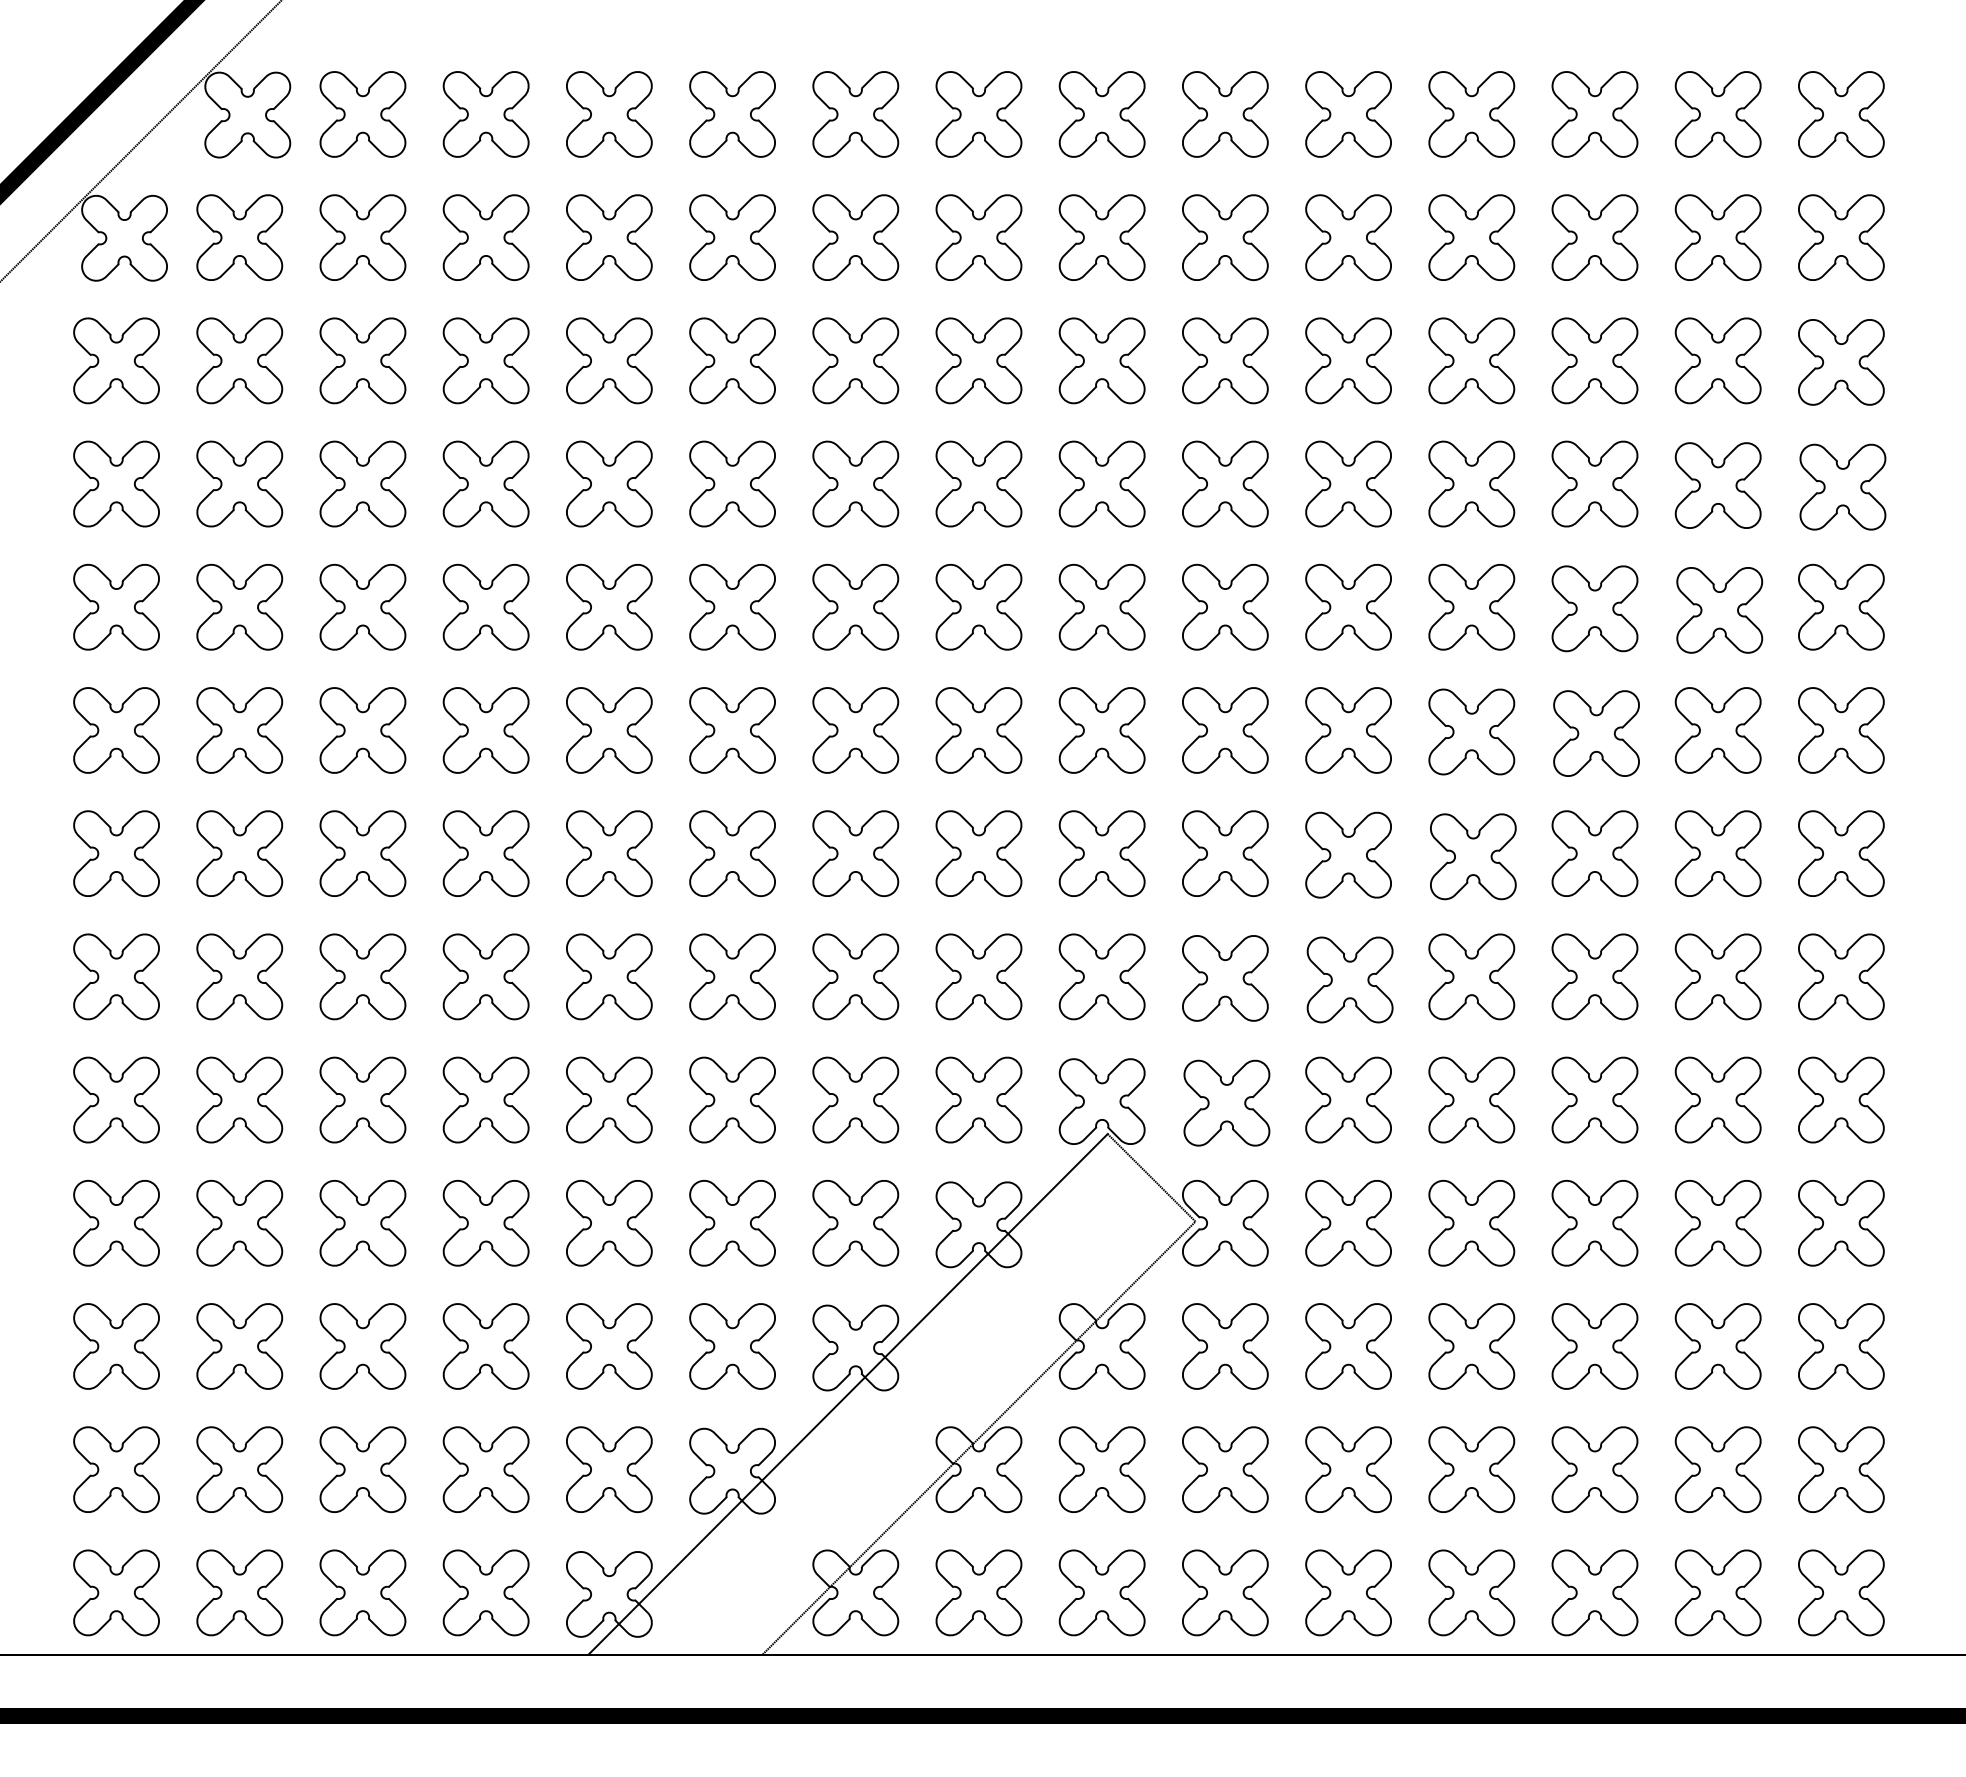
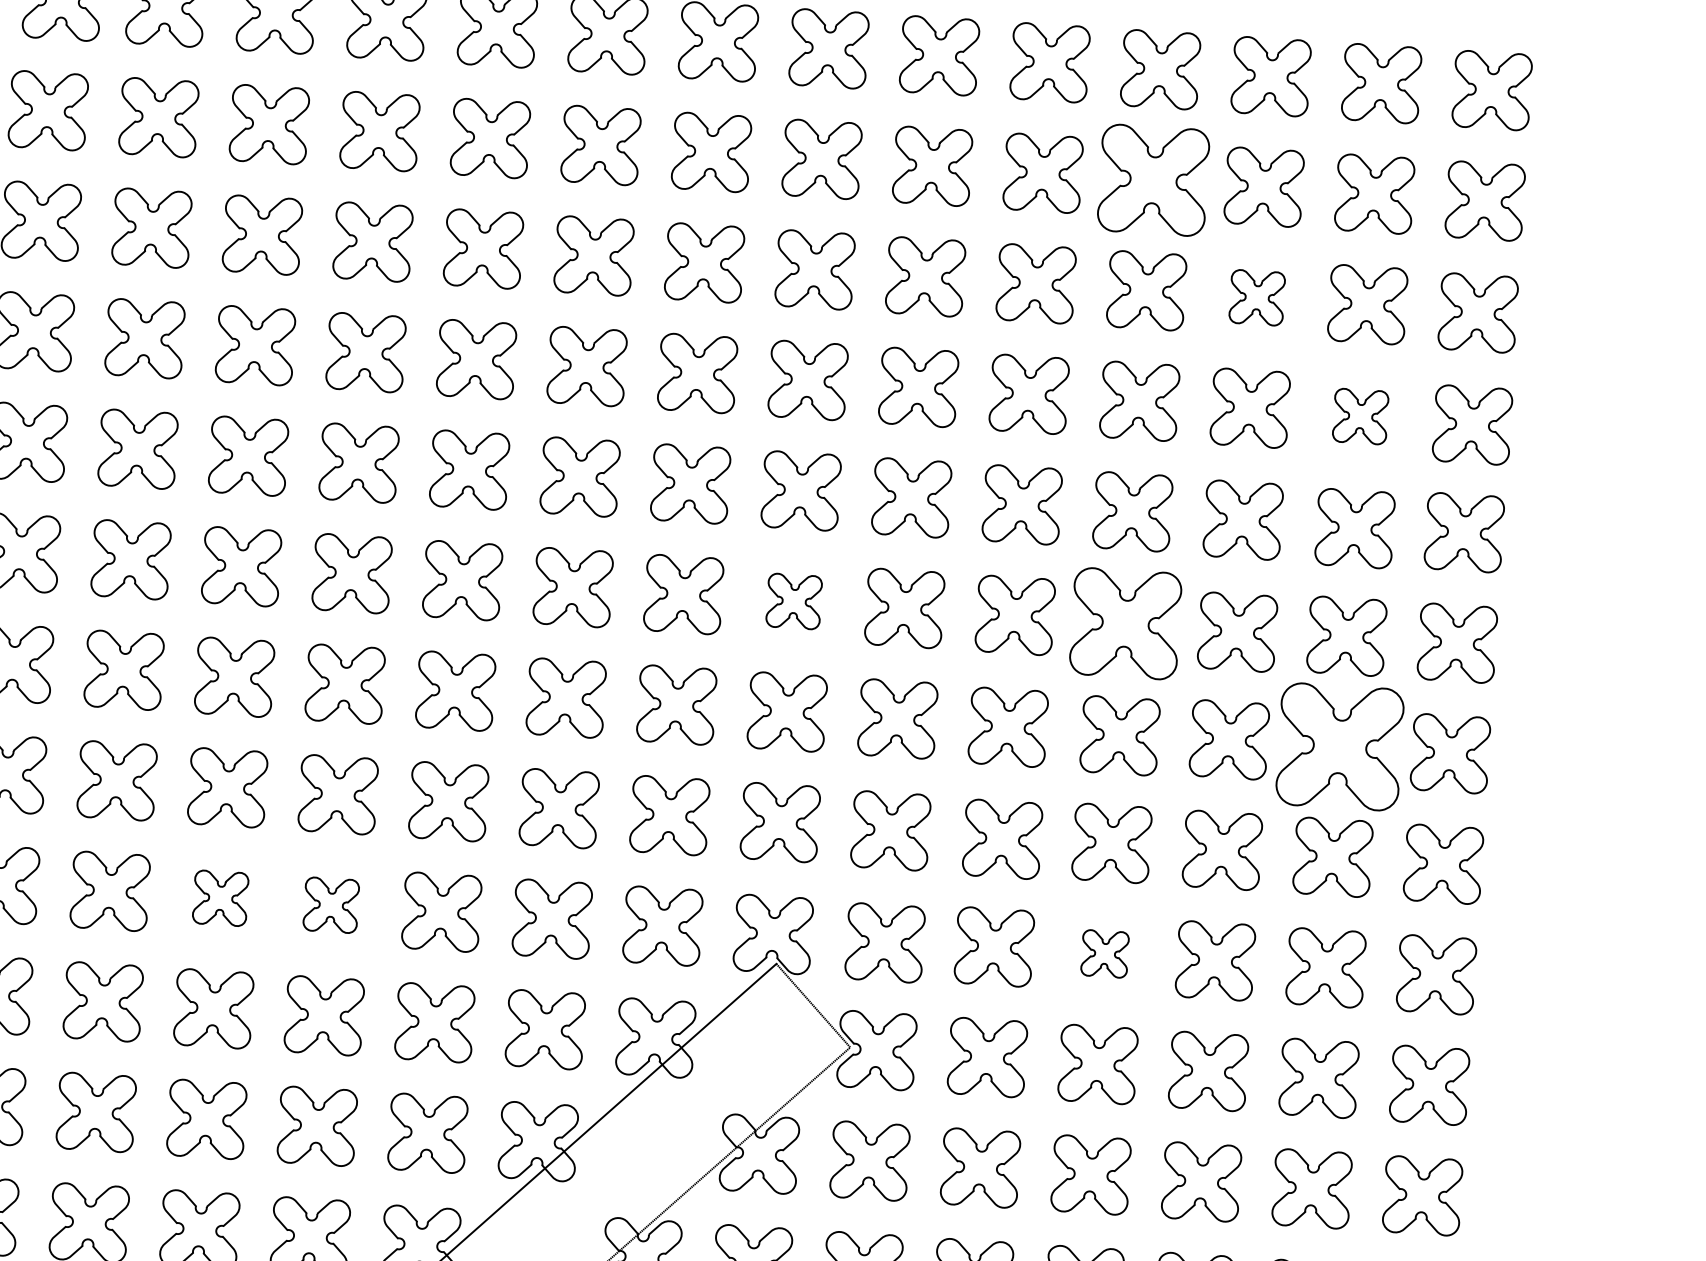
part: (1471, 237) -> (1153, 180), size x1.4
part: (1594, 360) -> (1256, 297), size x0.7
part: (1717, 485) -> (1360, 416), size x0.7
part: (1101, 730) -> (793, 601), size x0.7
part: (1471, 731) -> (1125, 623), size x1.4
part: (1717, 853) -> (1339, 746), size x1.6
part: (485, 1099) -> (220, 897), size x0.7
part: (609, 1099) -> (331, 904), size x0.7
part: (1471, 1099) -> (1104, 953), size x0.6

